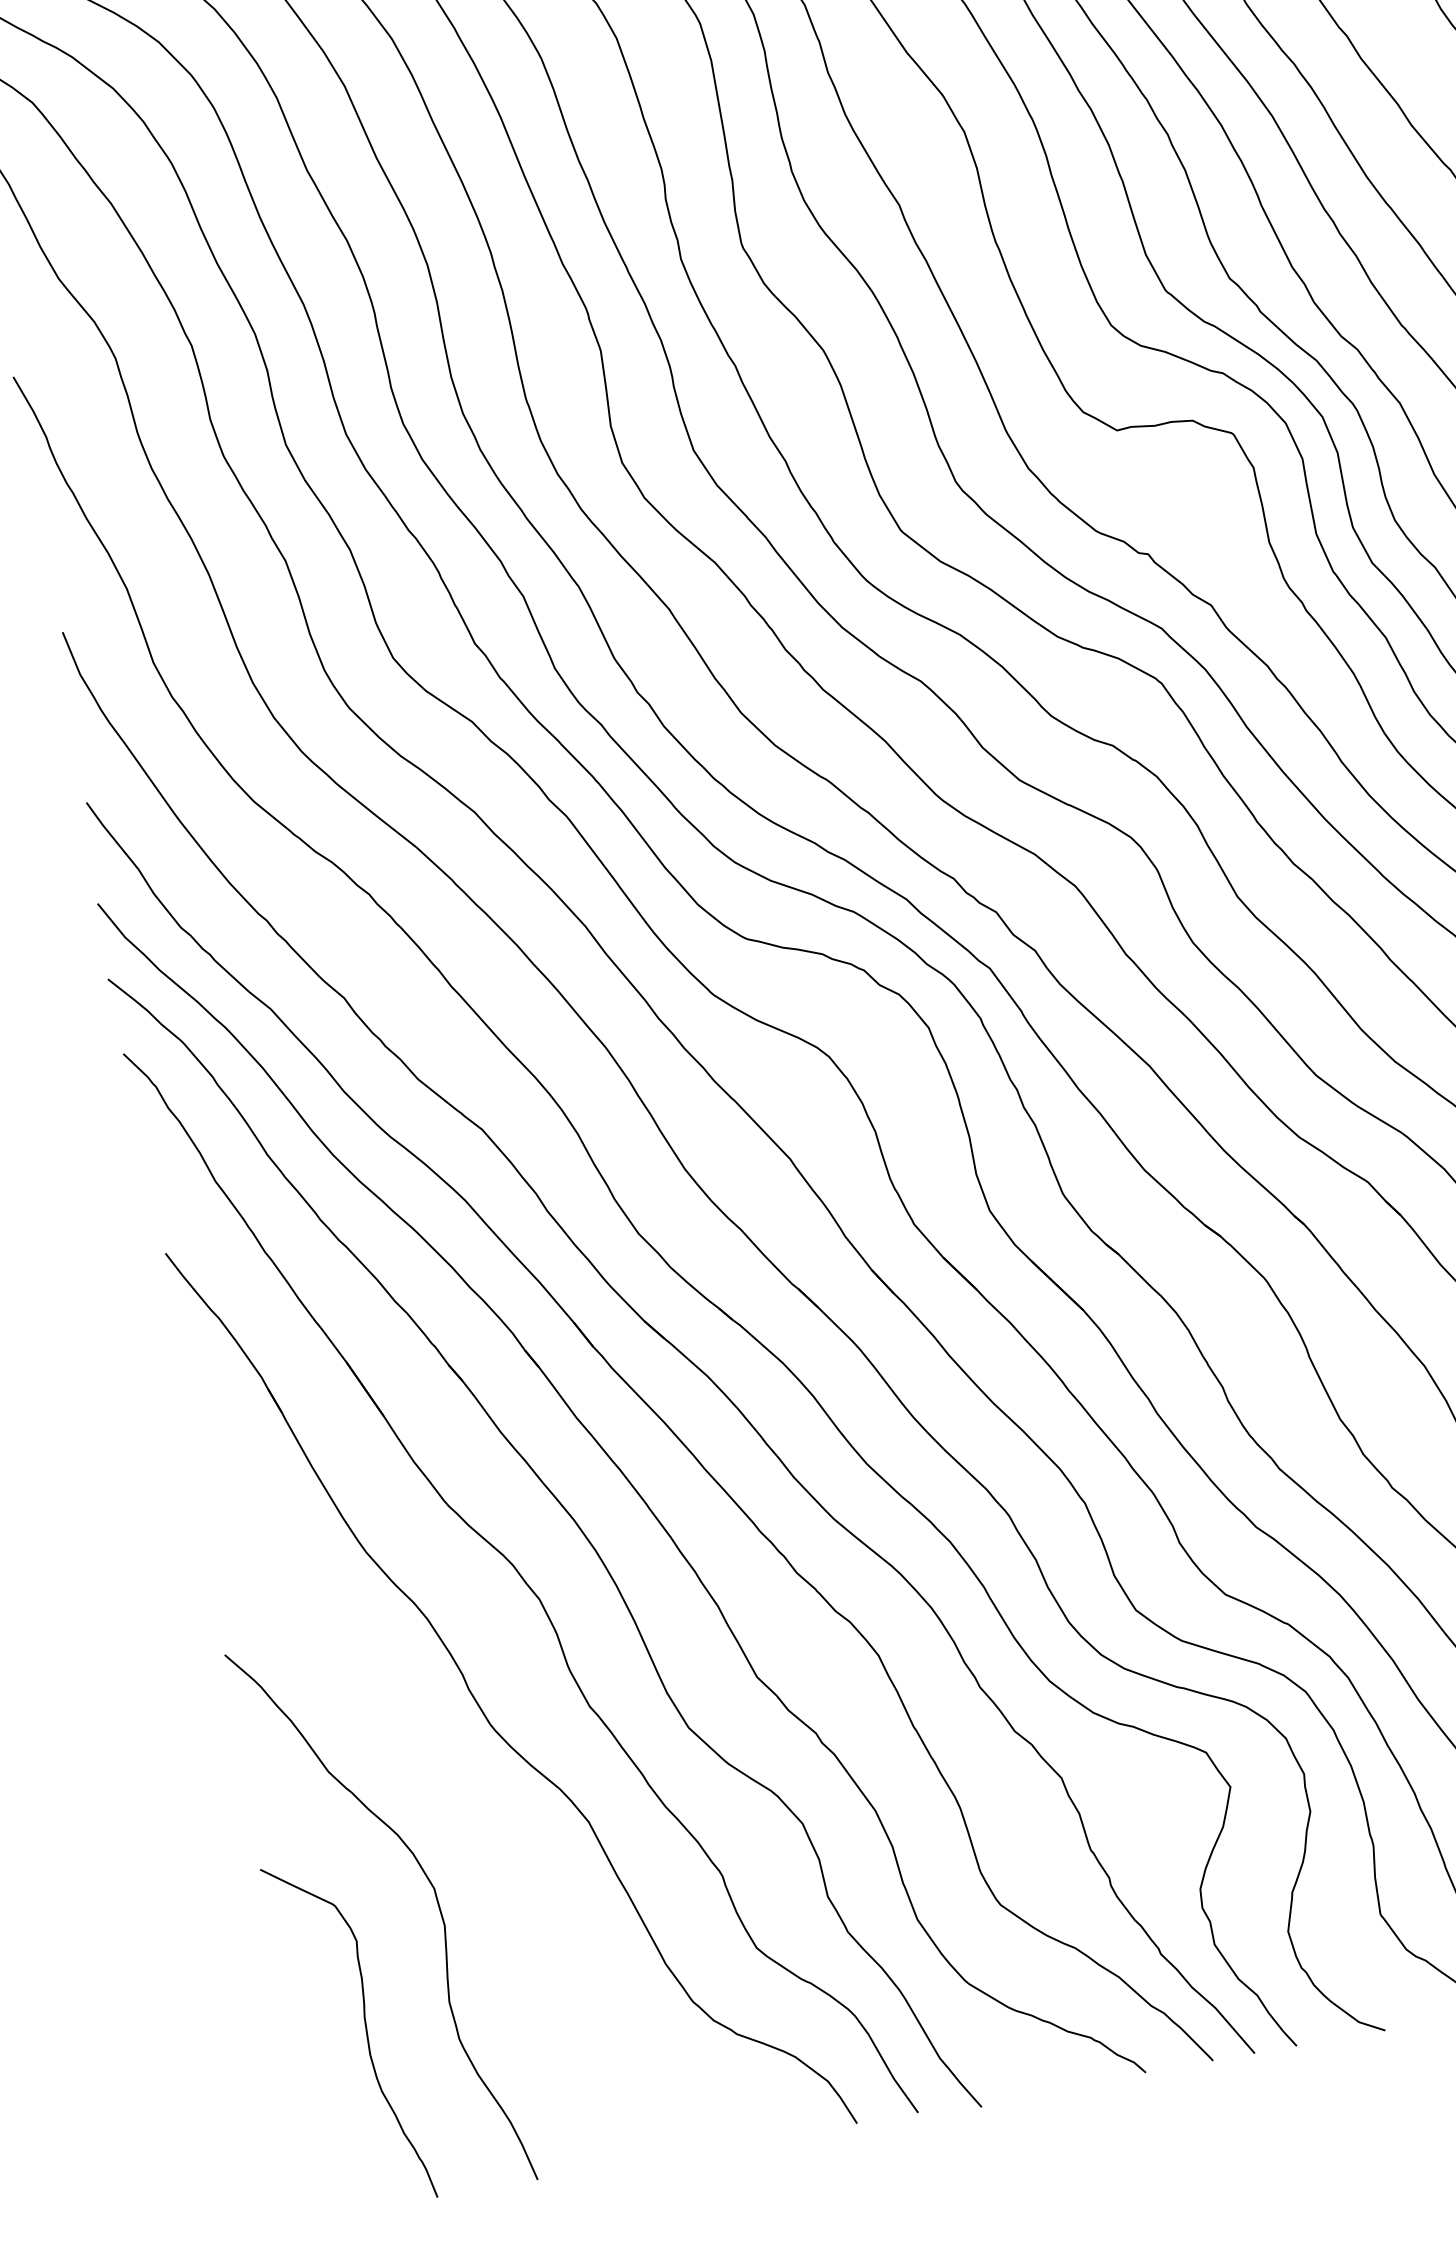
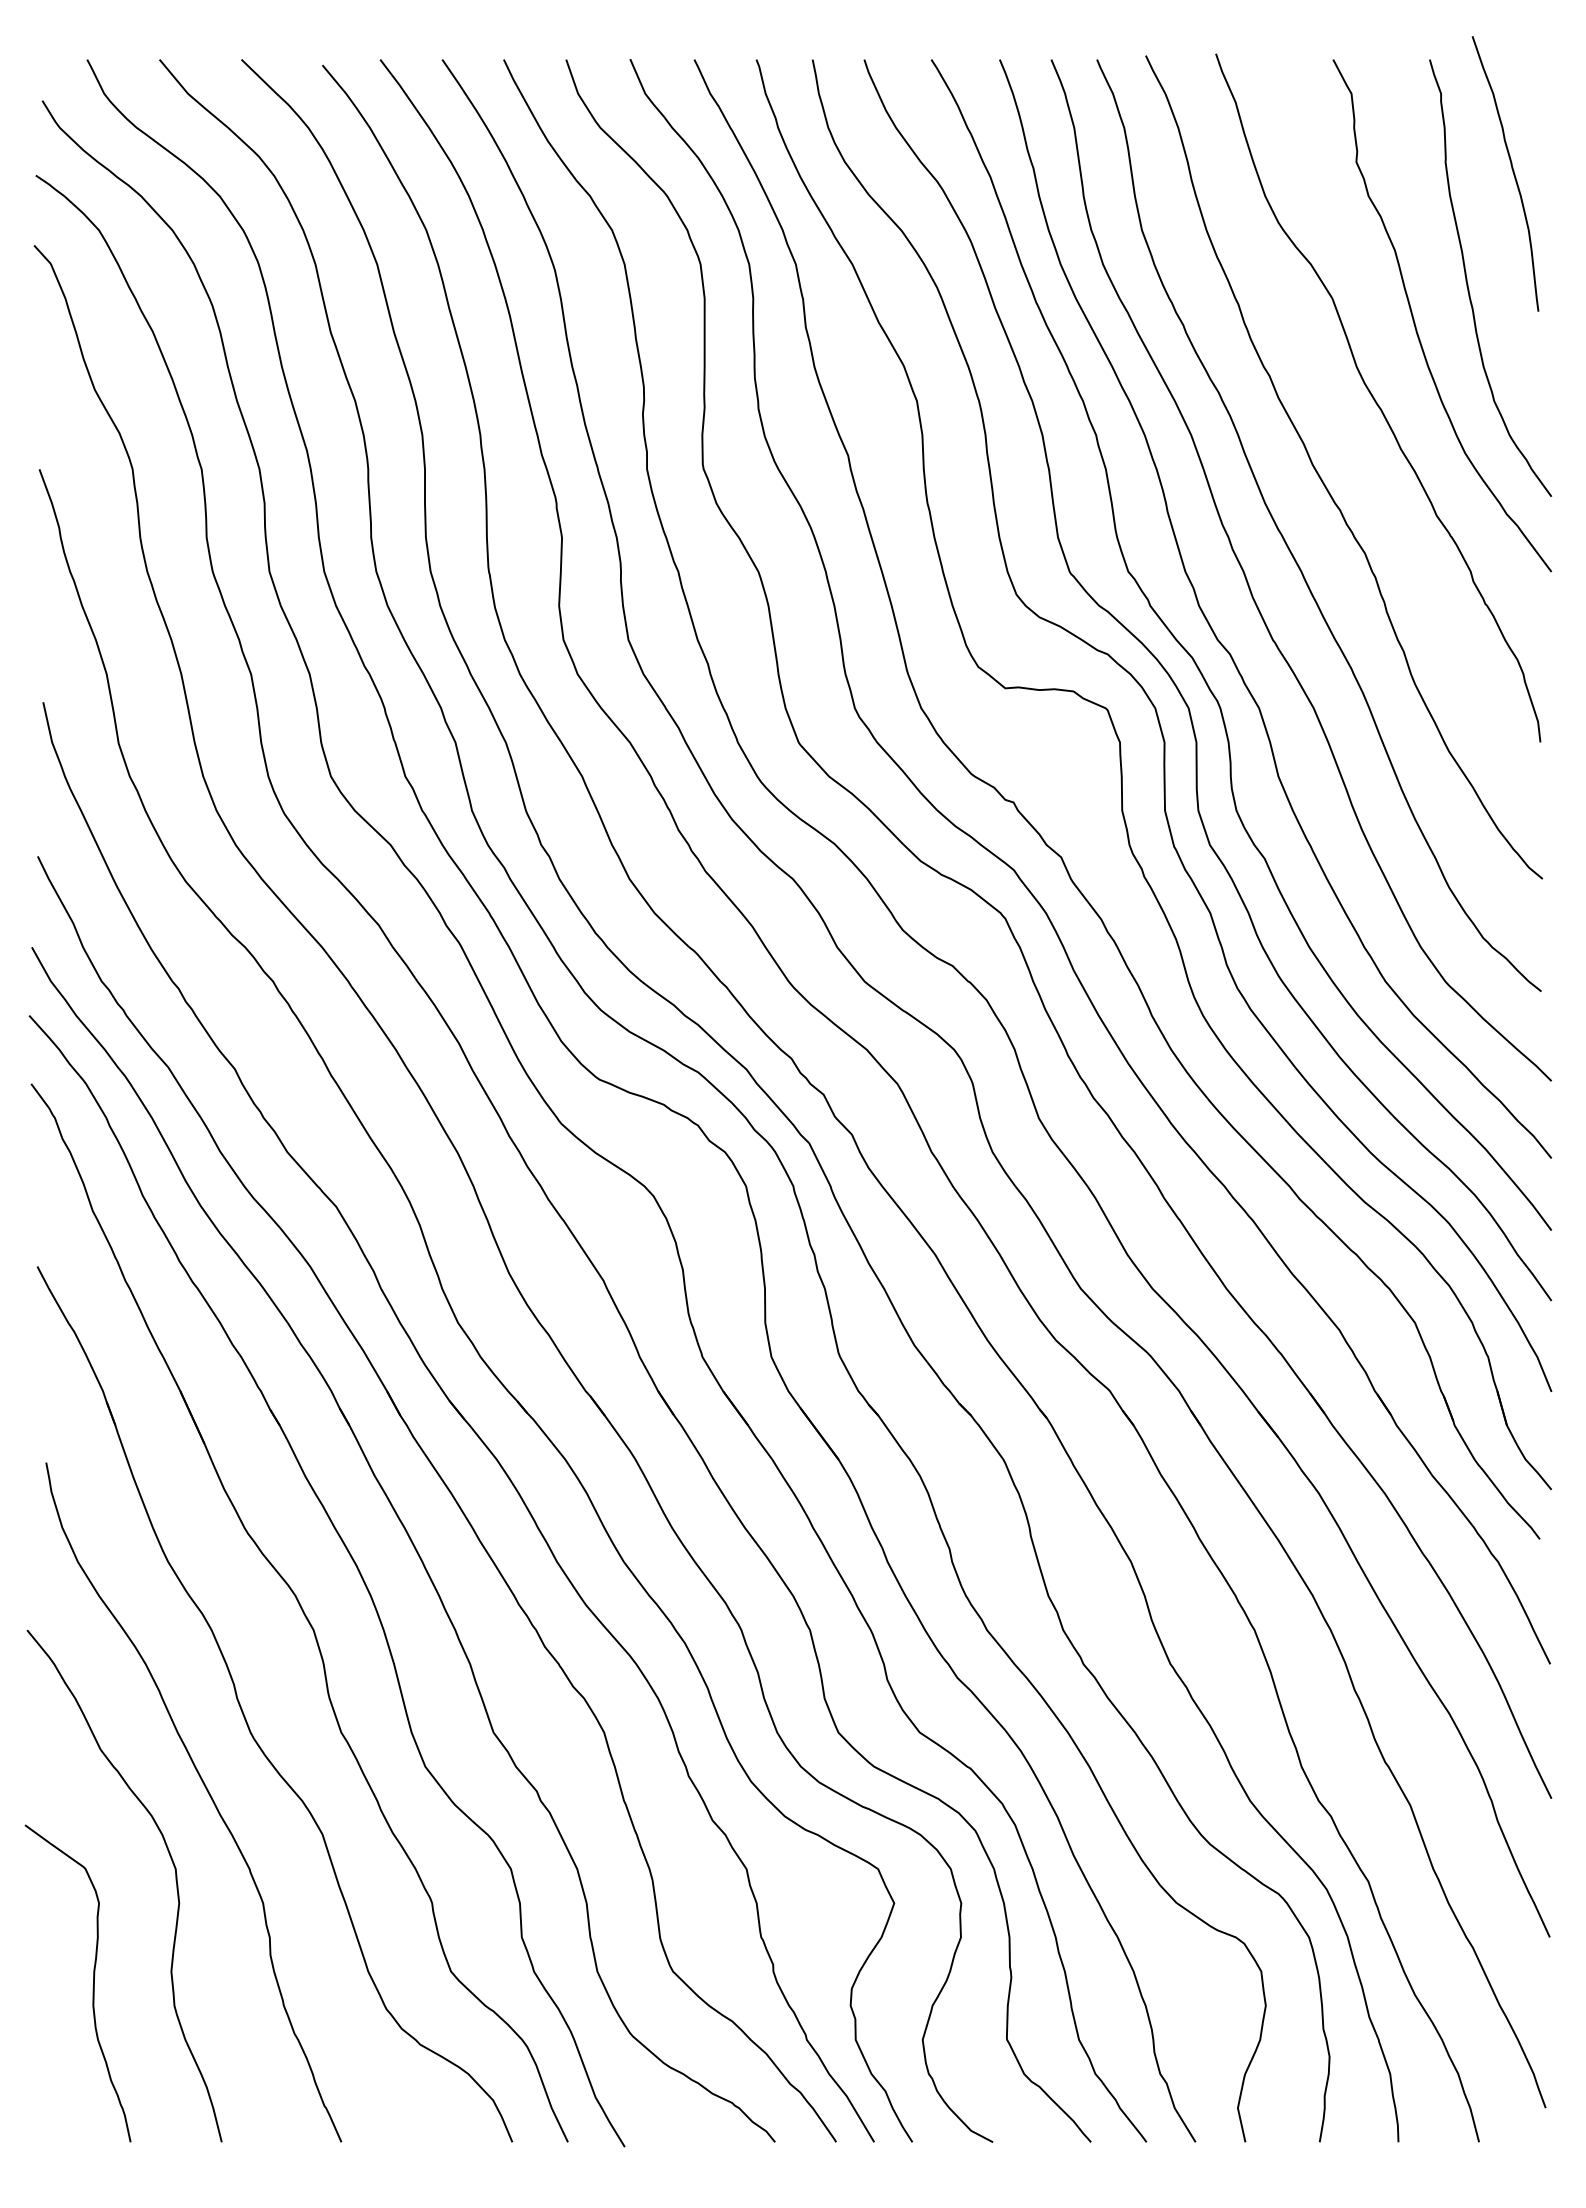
curve: (455, 1800) -> (208, 1794), added

